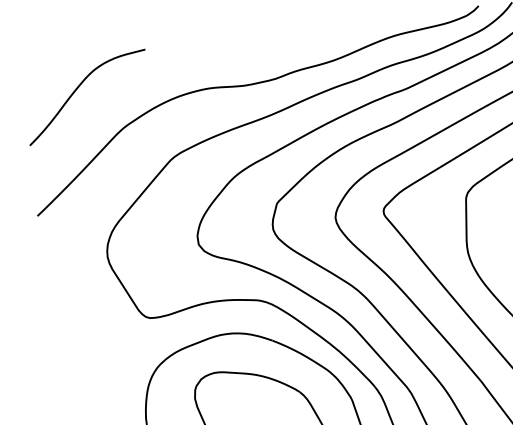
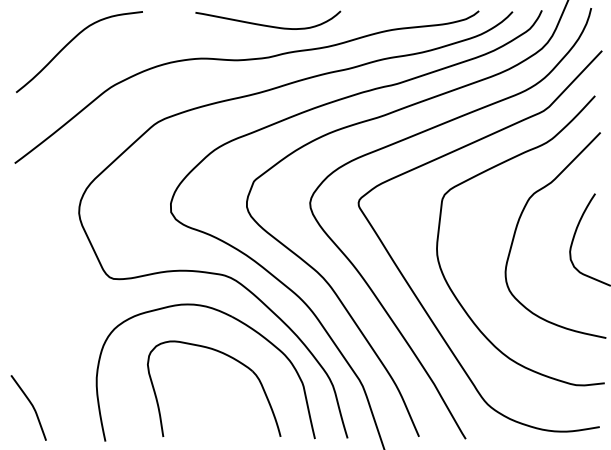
curve: (268, 46) -> (265, 24), added

